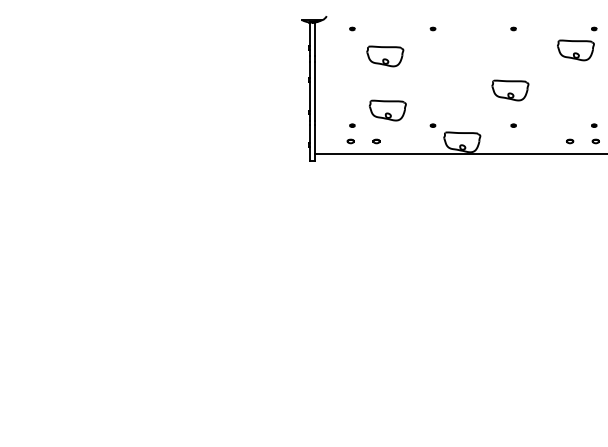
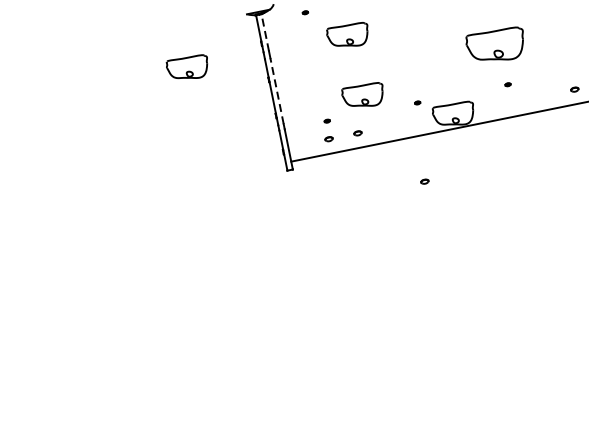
line: (314, 38) -> (265, 31), solid -> dashed
part: (242, 56) -> (188, 68), added
line: (314, 90) -> (276, 90), solid -> dashed
part: (510, 90) -> (496, 45), size x1.4
part: (425, 194) -> (424, 181), added

